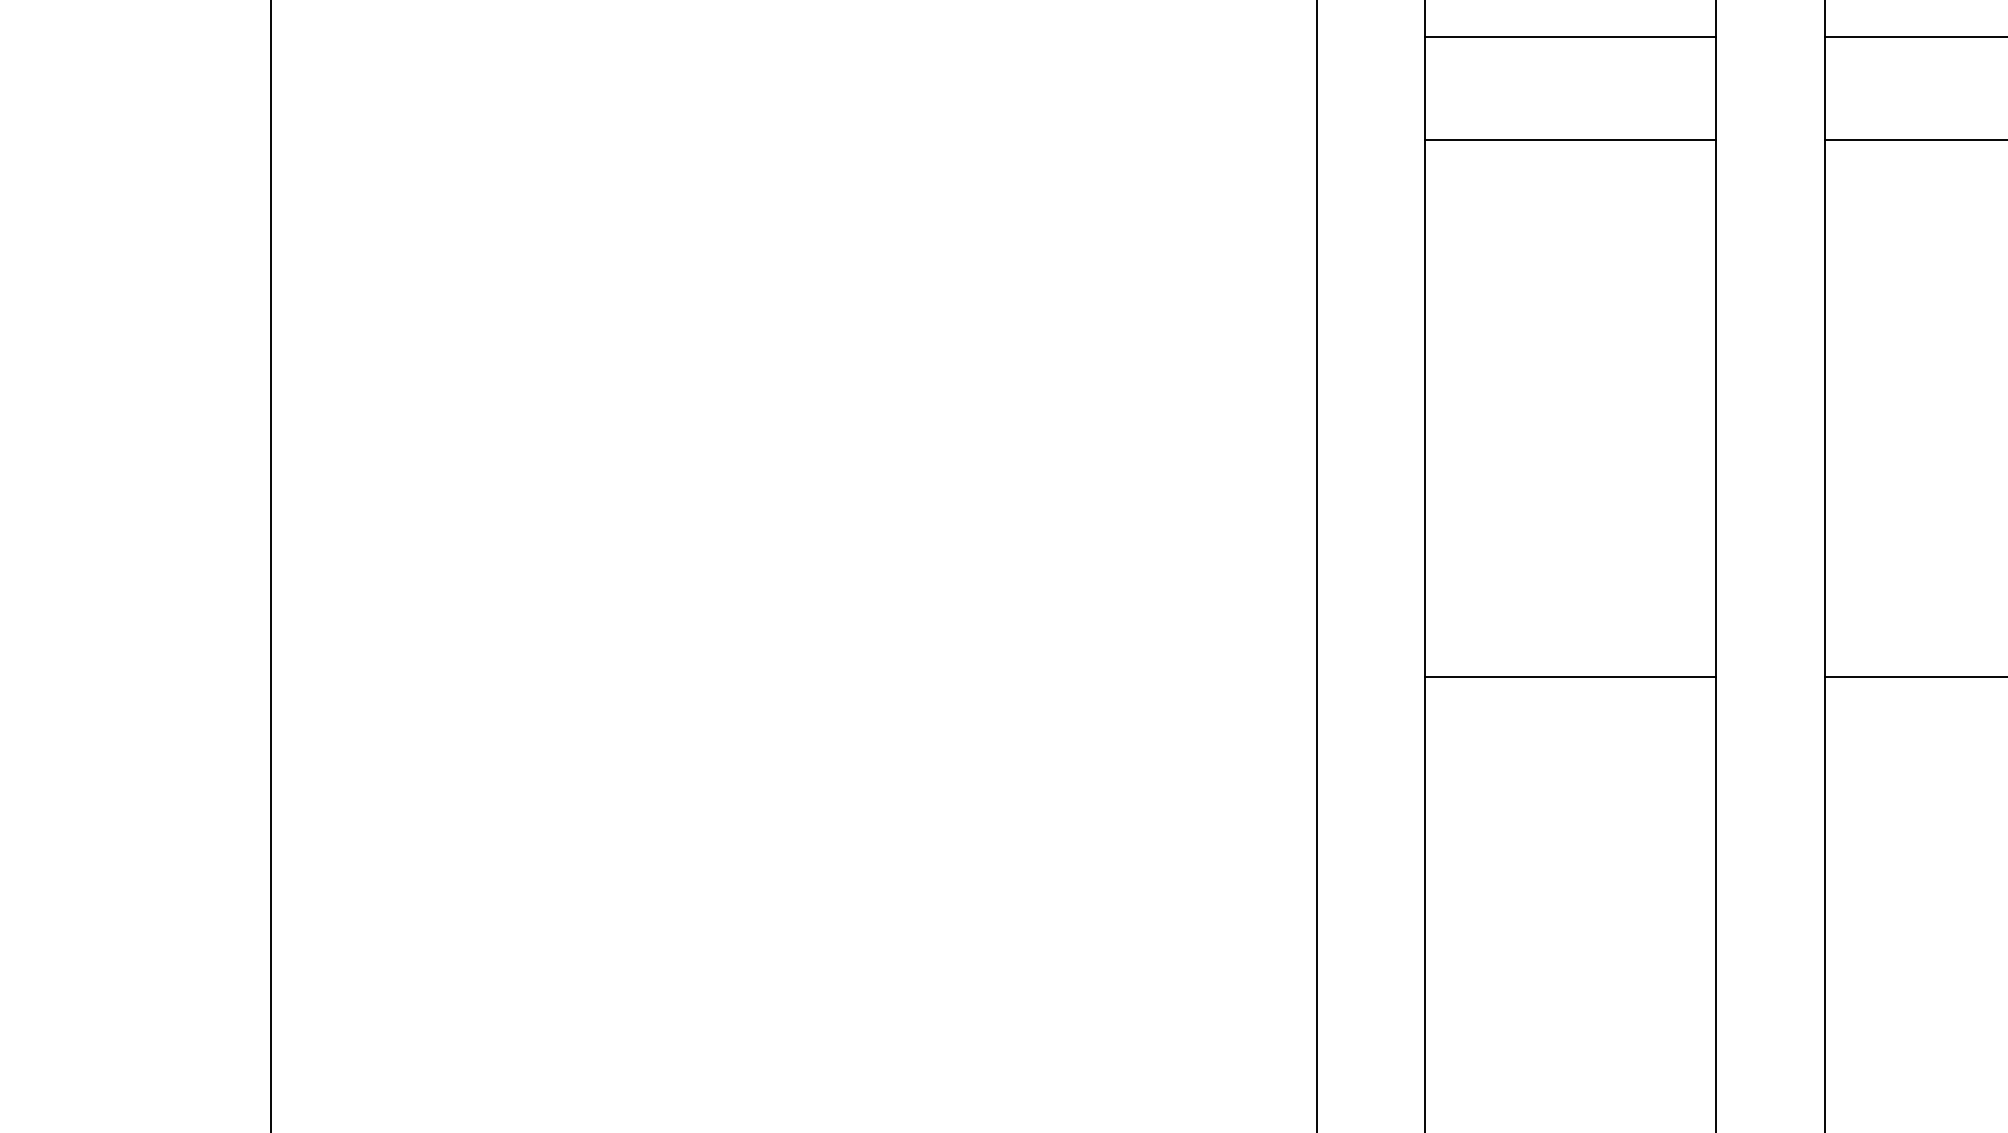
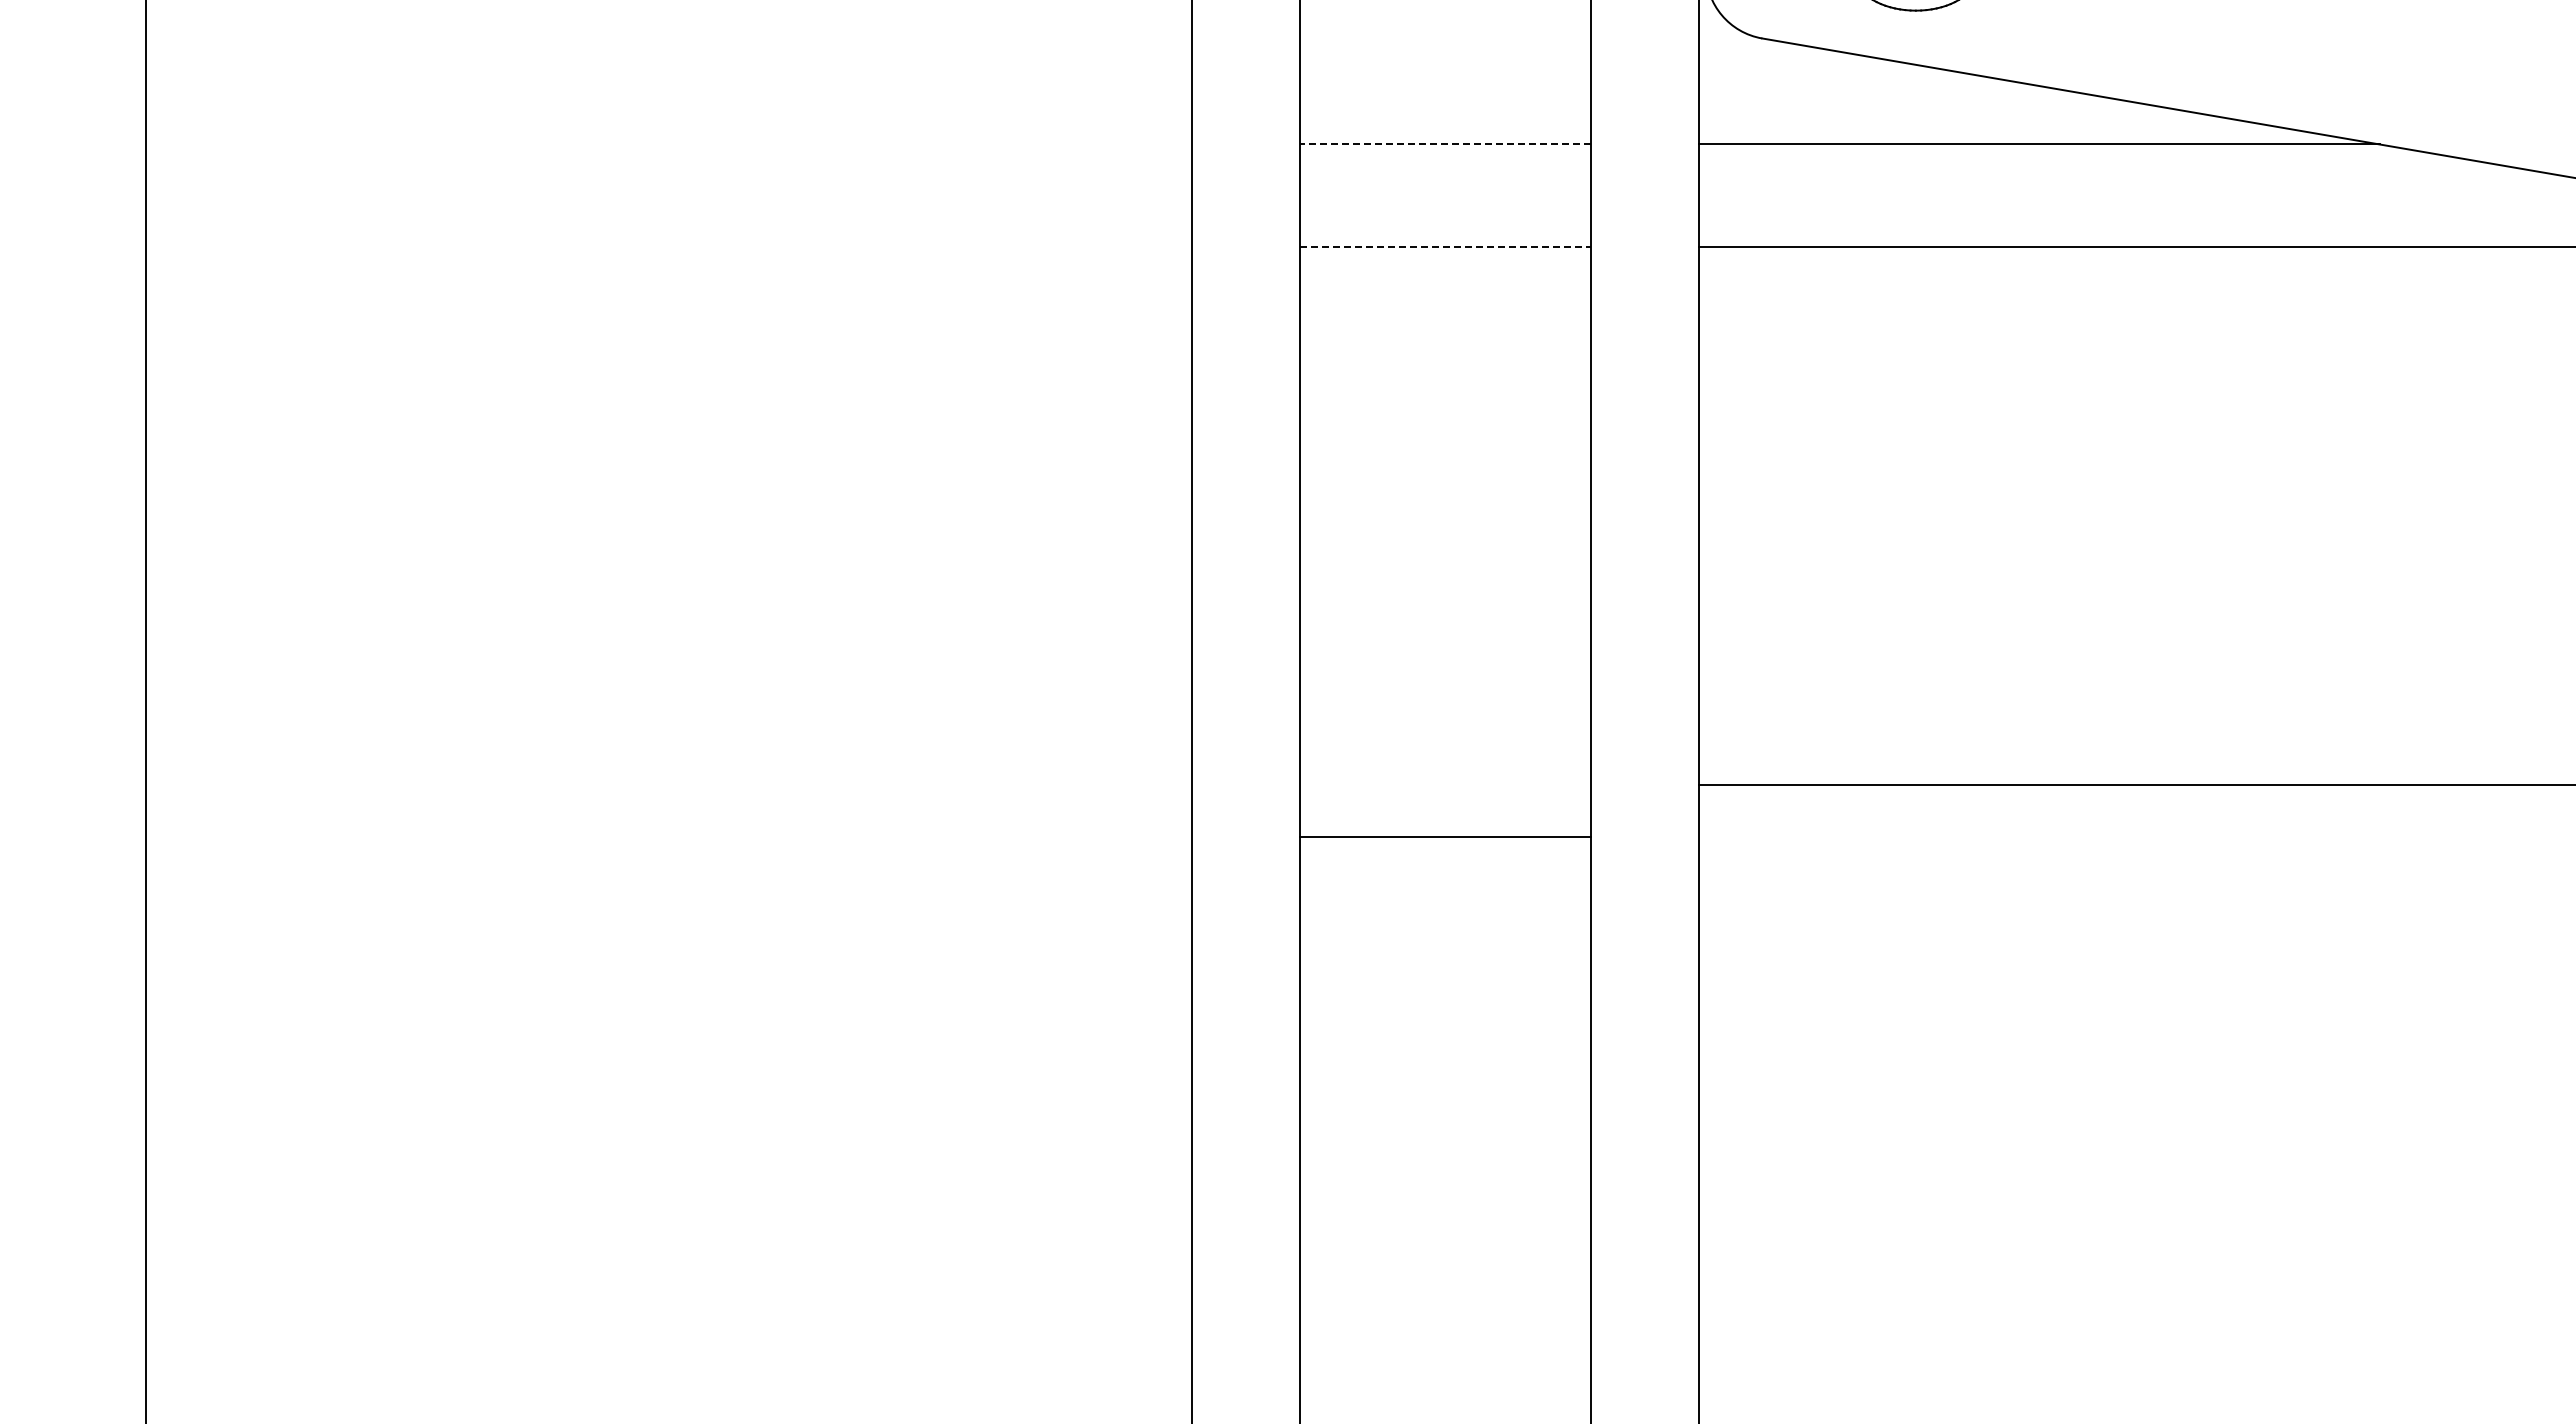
line: (1570, 36) -> (1445, 144), solid -> dashed
line: (1570, 139) -> (1445, 247), solid -> dashed
line: (1569, 676) -> (1444, 836), moved

